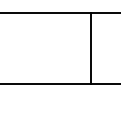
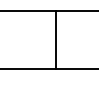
line: (91, 47) -> (56, 39), moved

